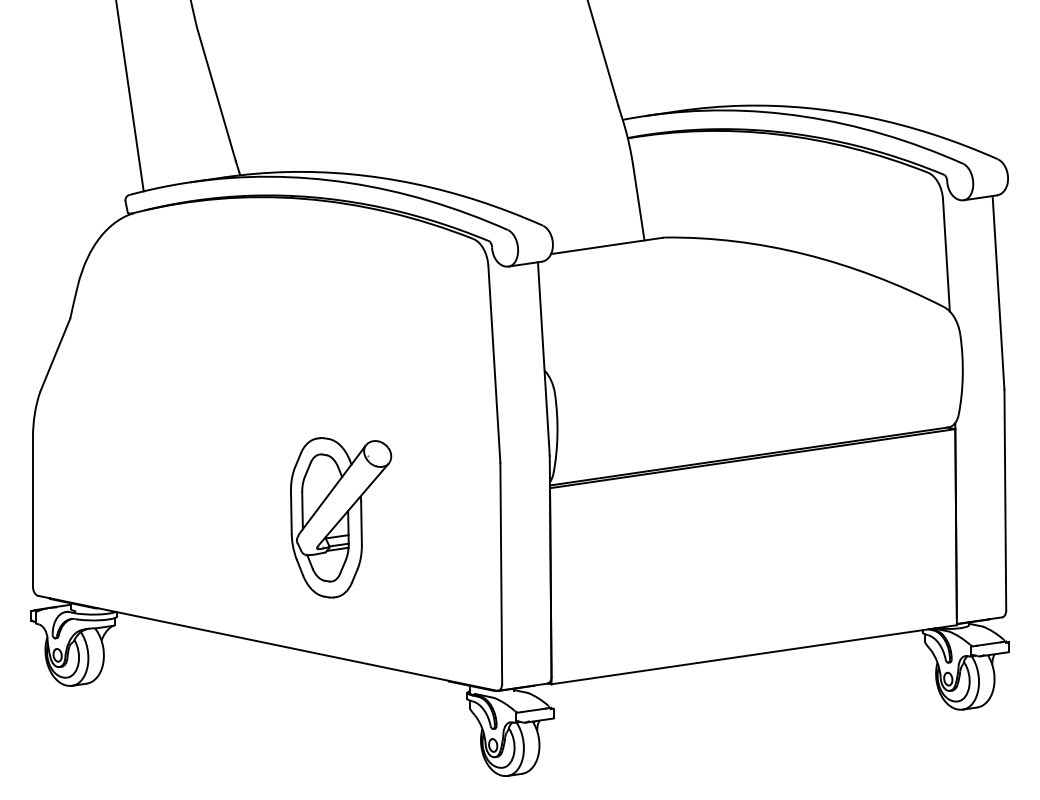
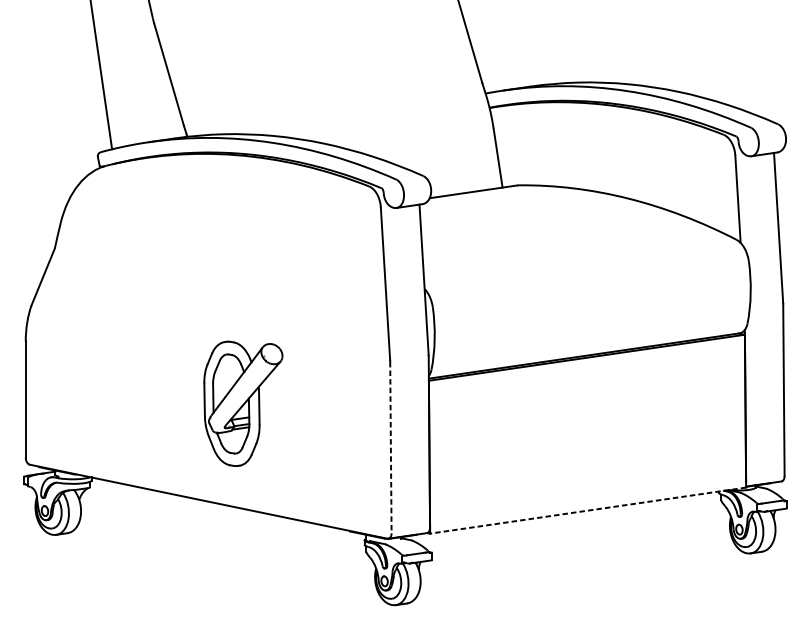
part: (341, 517) -> (243, 403), moved
line: (501, 573) -> (391, 447), solid -> dashed
line: (754, 654) -> (588, 510), solid -> dashed

